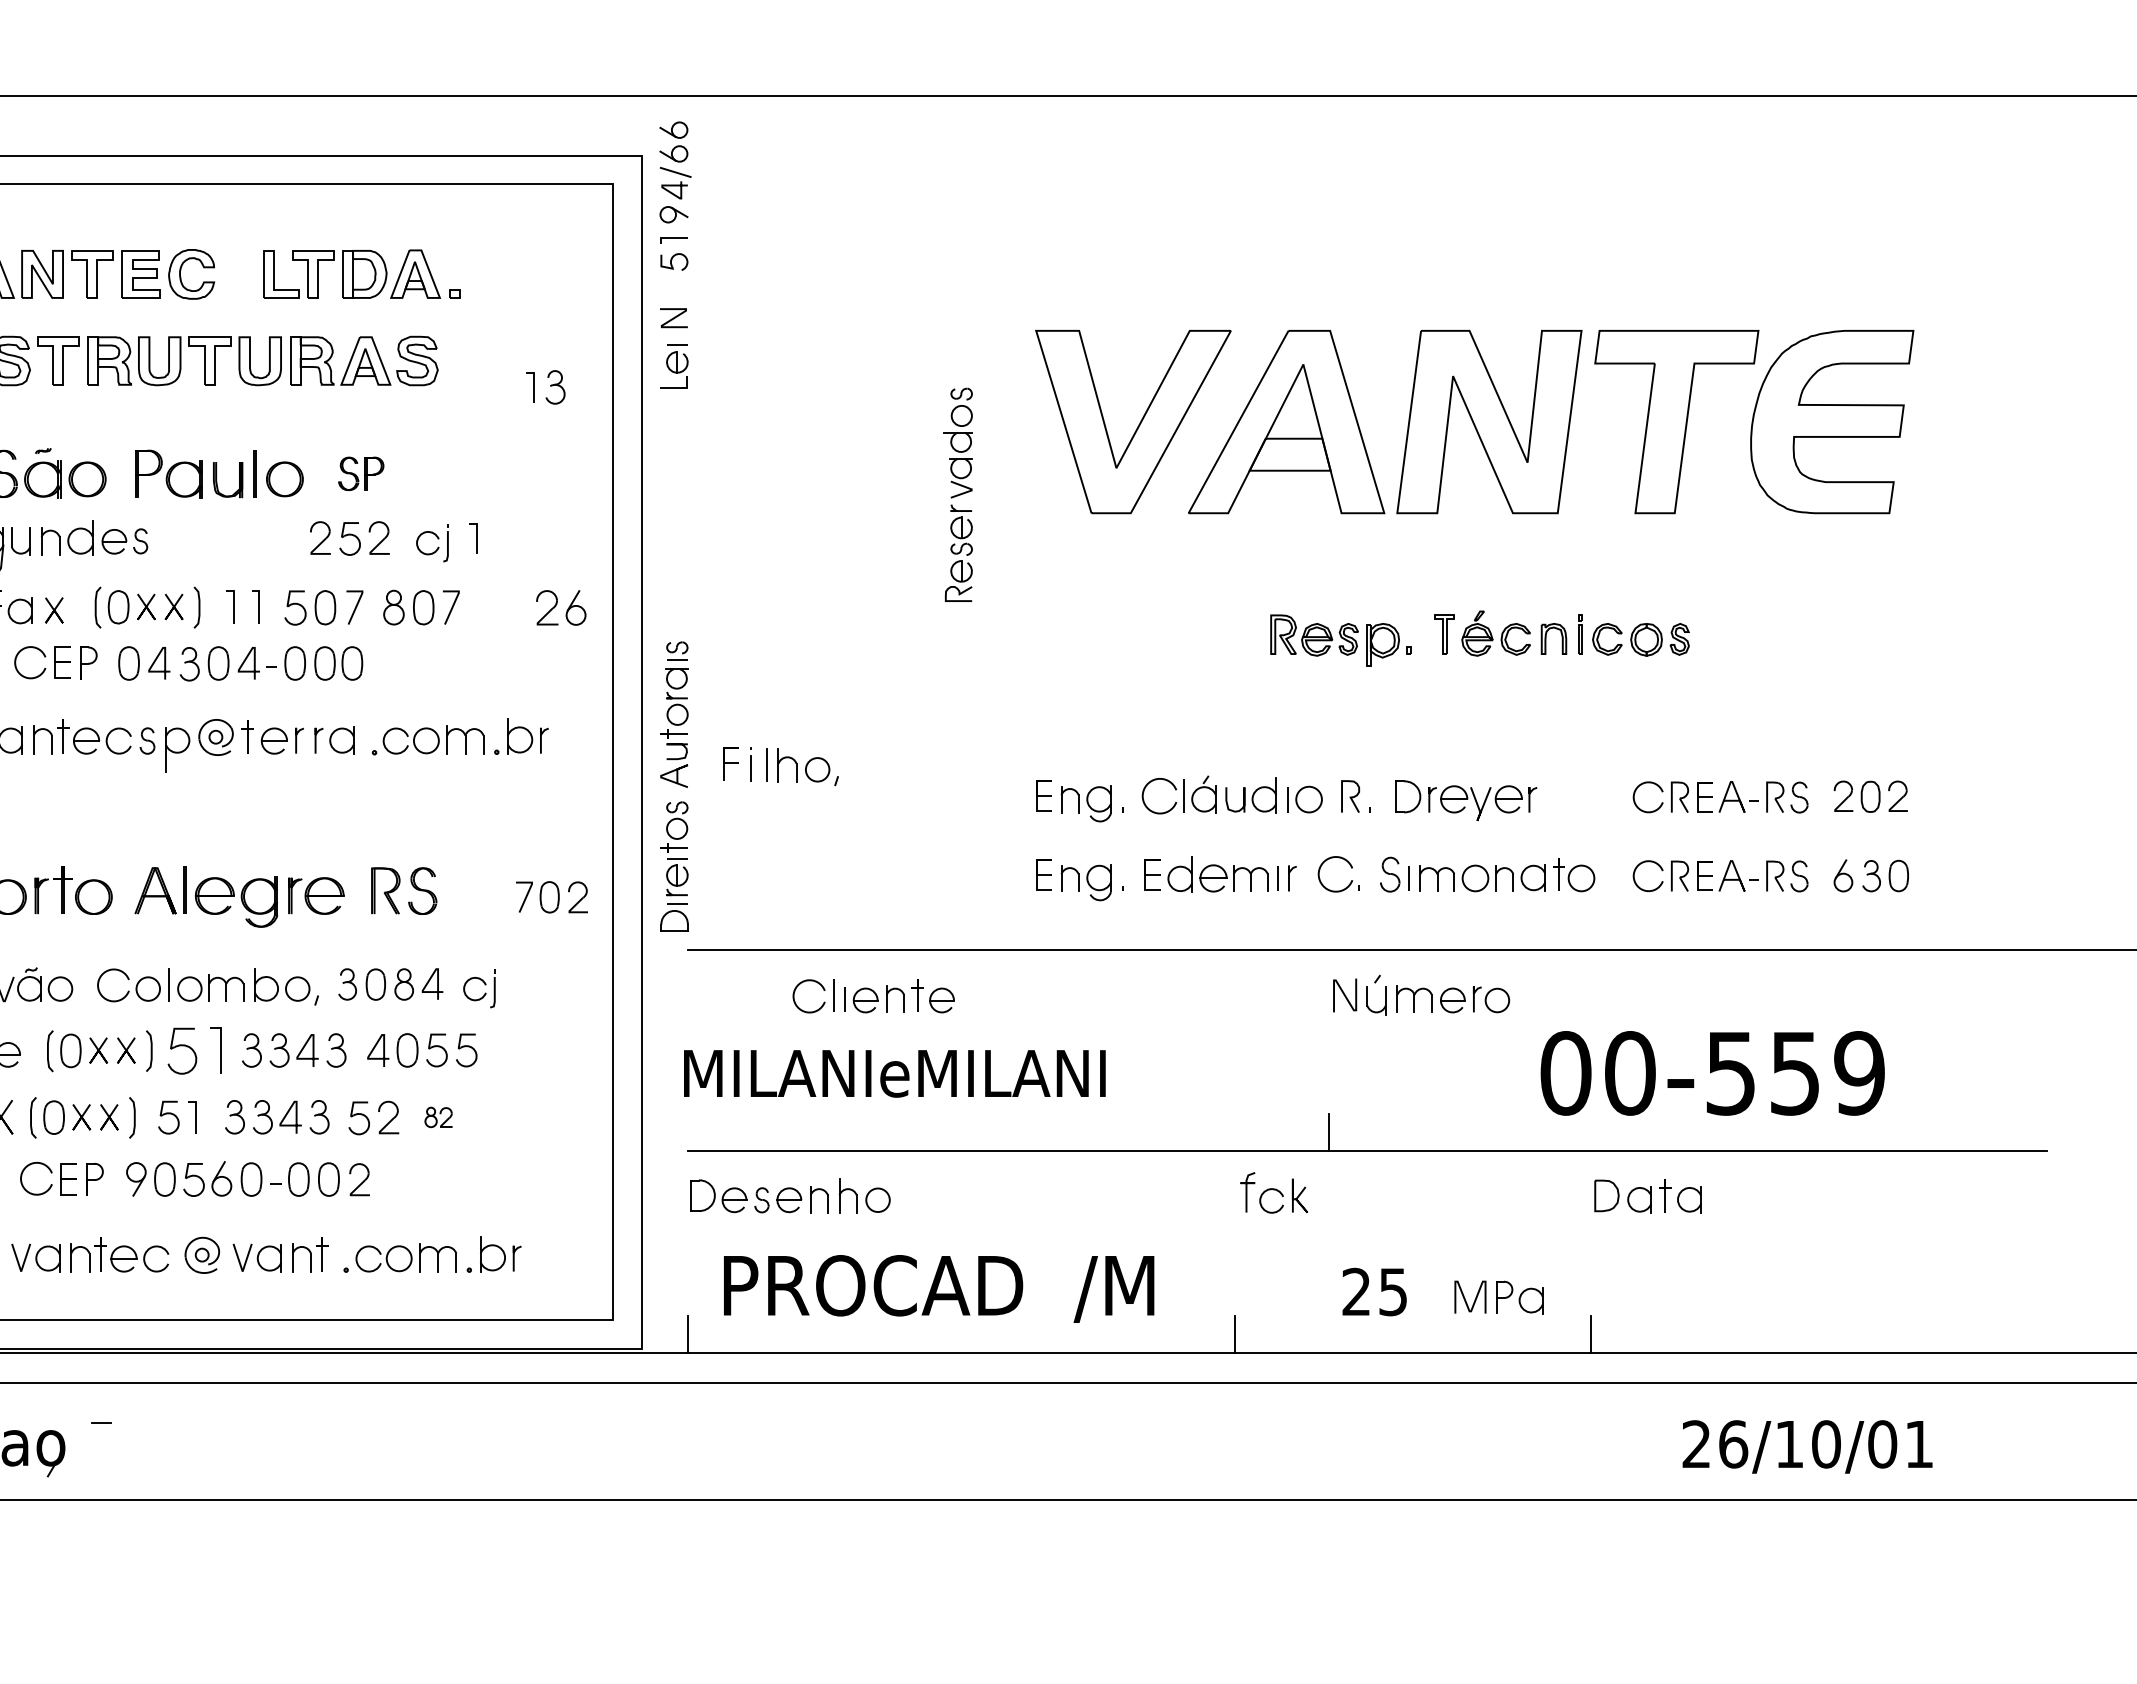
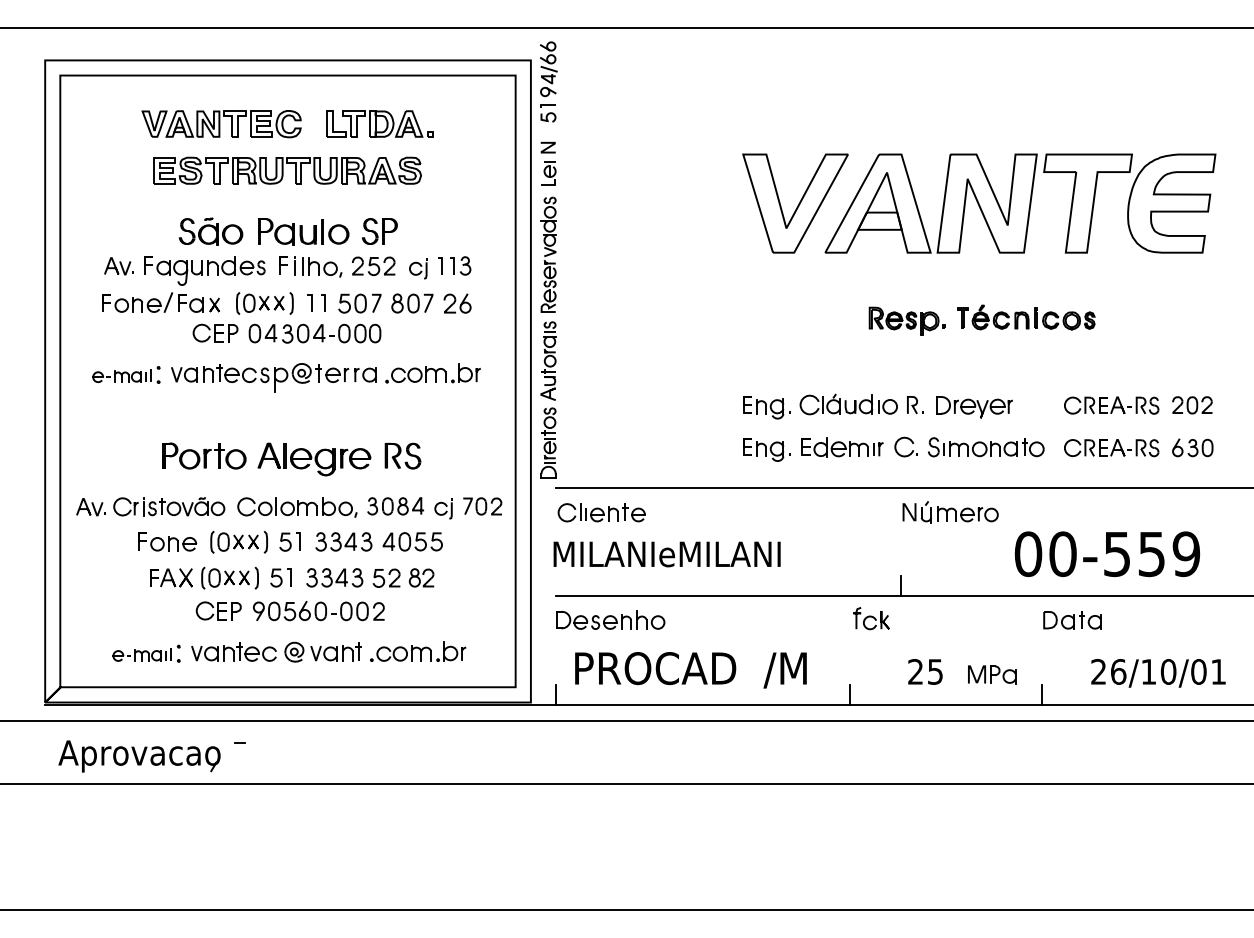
part: (546, 386) -> (460, 265), moved
part: (360, 473) -> (379, 231), size x1.43
part: (958, 494) -> (548, 254), moved
part: (561, 607) -> (457, 303), moved
part: (780, 765) -> (310, 266), moved
part: (551, 897) -> (482, 506), moved
part: (873, 995) -> (601, 512), moved
part: (193, 1049) -> (289, 541), size x0.71
part: (438, 1116) -> (421, 577), size x1.67
text: (1807, 1447) -> (1158, 673), moved

